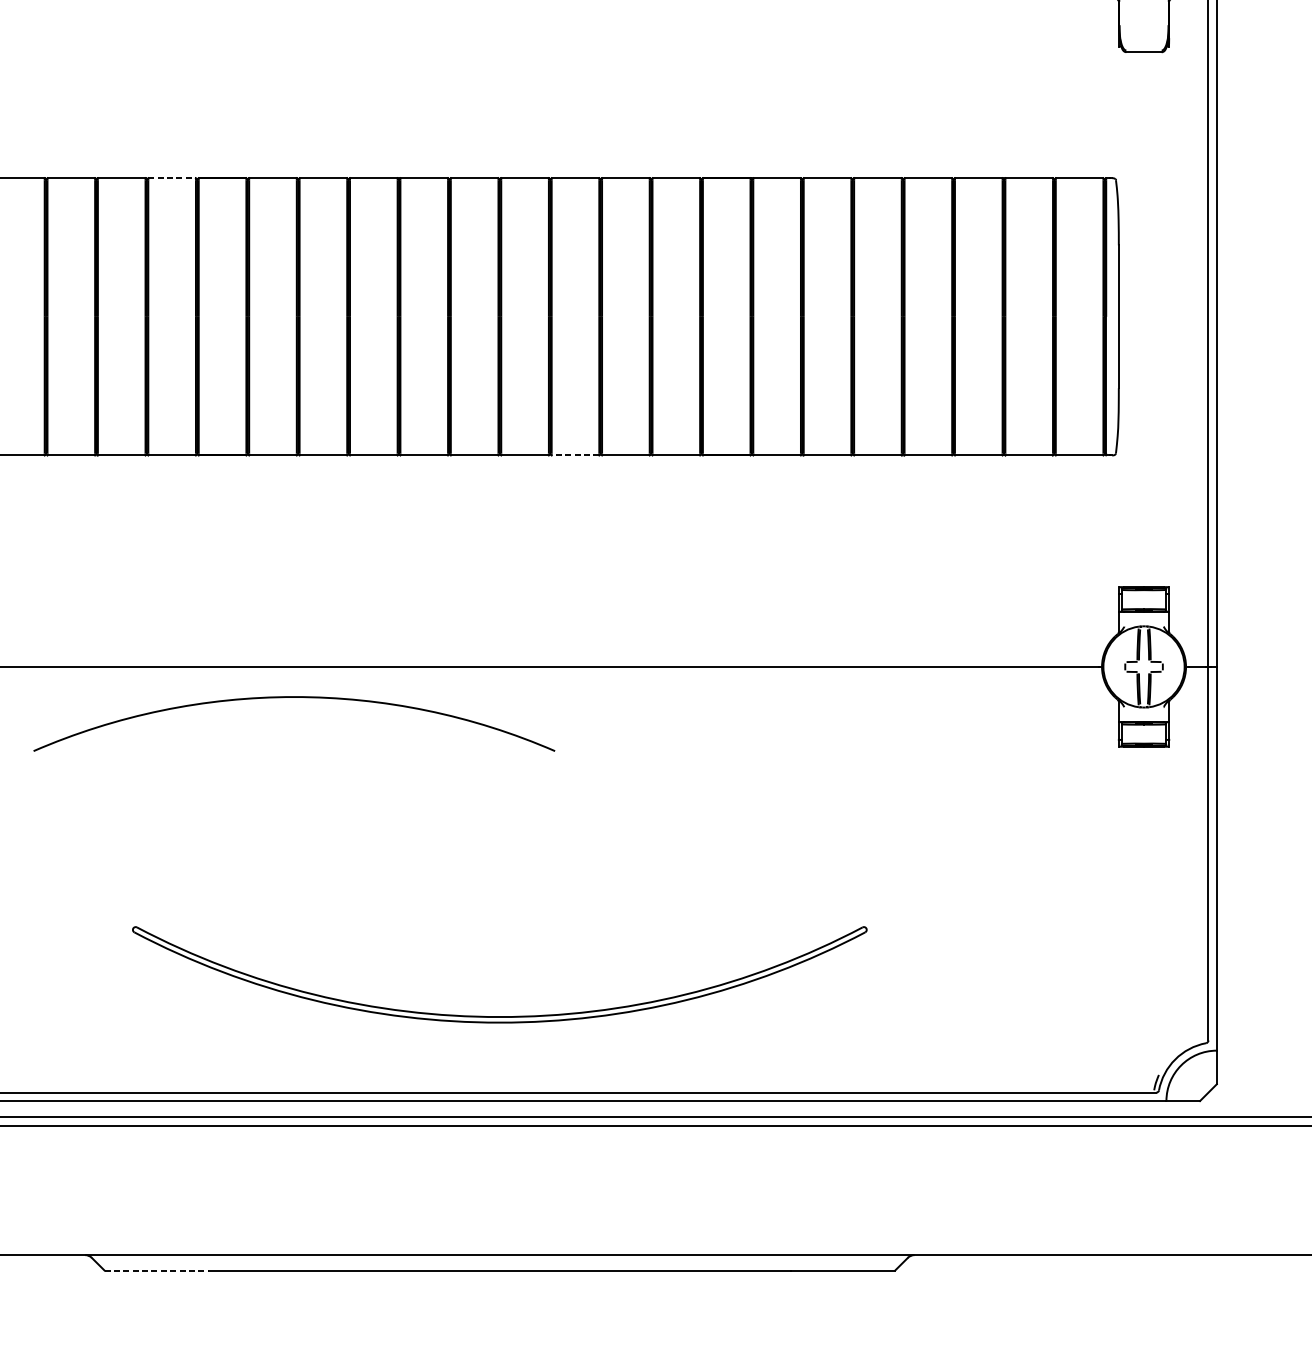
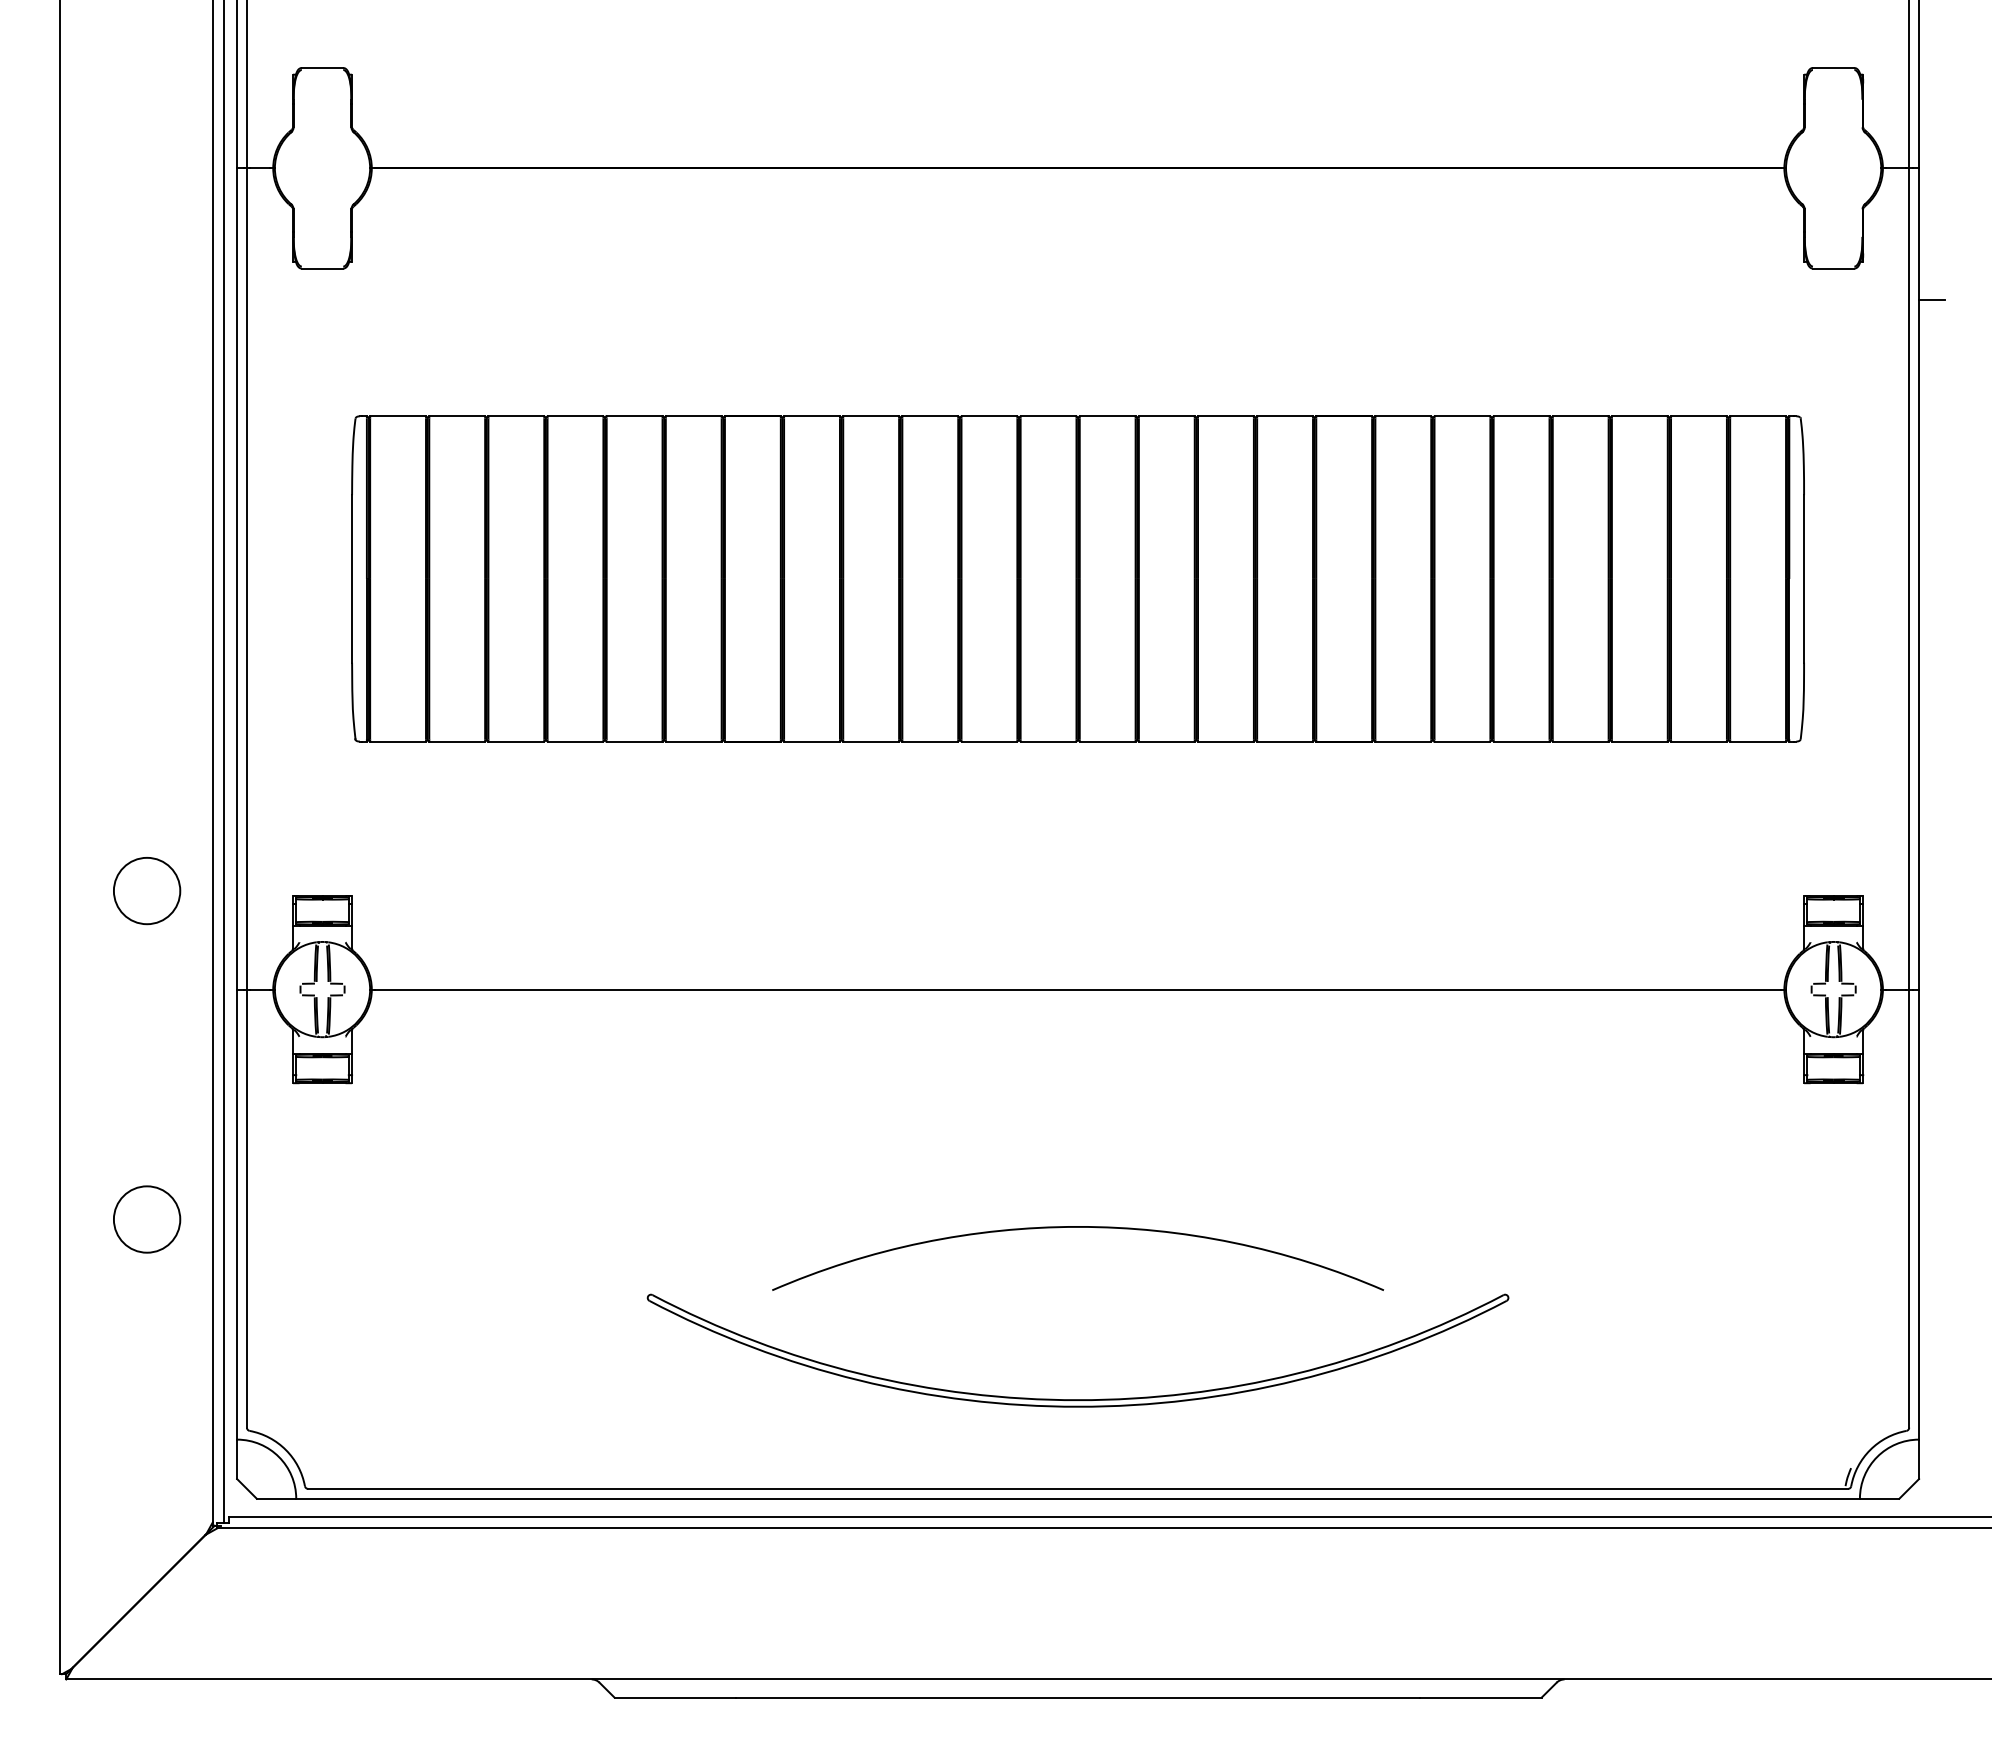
line: (1228, 78) -> (1932, 299), added
line: (171, 178) -> (693, 416), dashed -> solid
line: (575, 455) -> (1166, 741), dashed -> solid
arc: (293, 697) -> (1077, 1227), moved
line: (156, 1270) -> (675, 1697), dashed -> solid

